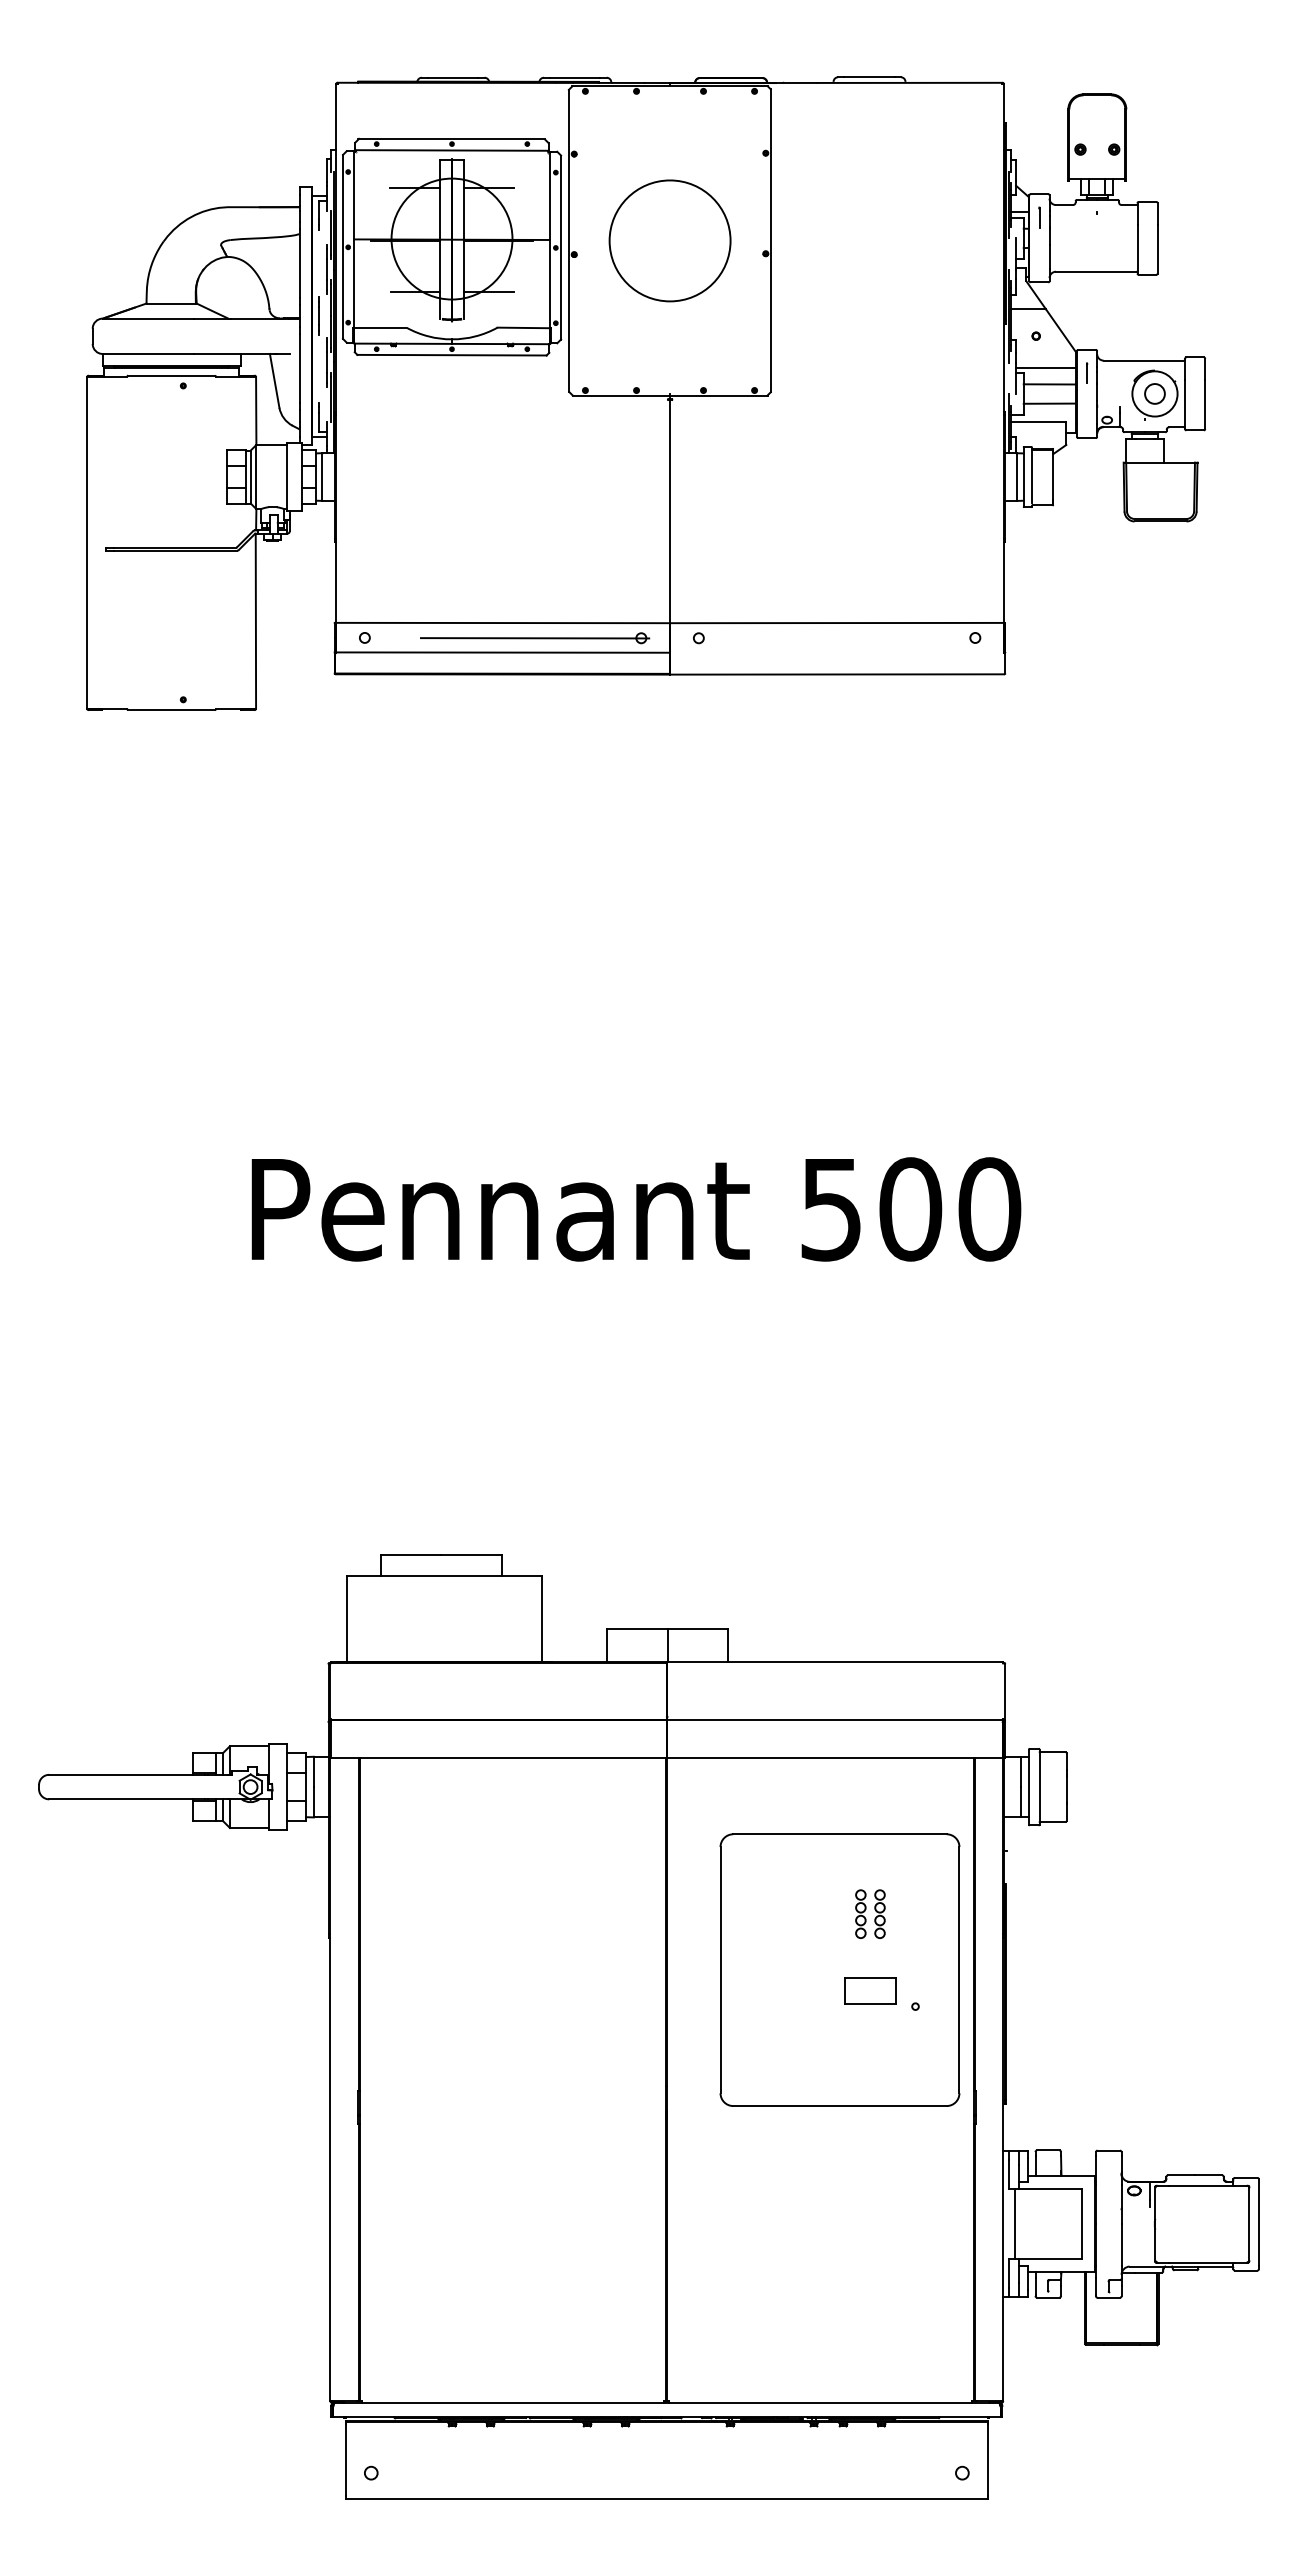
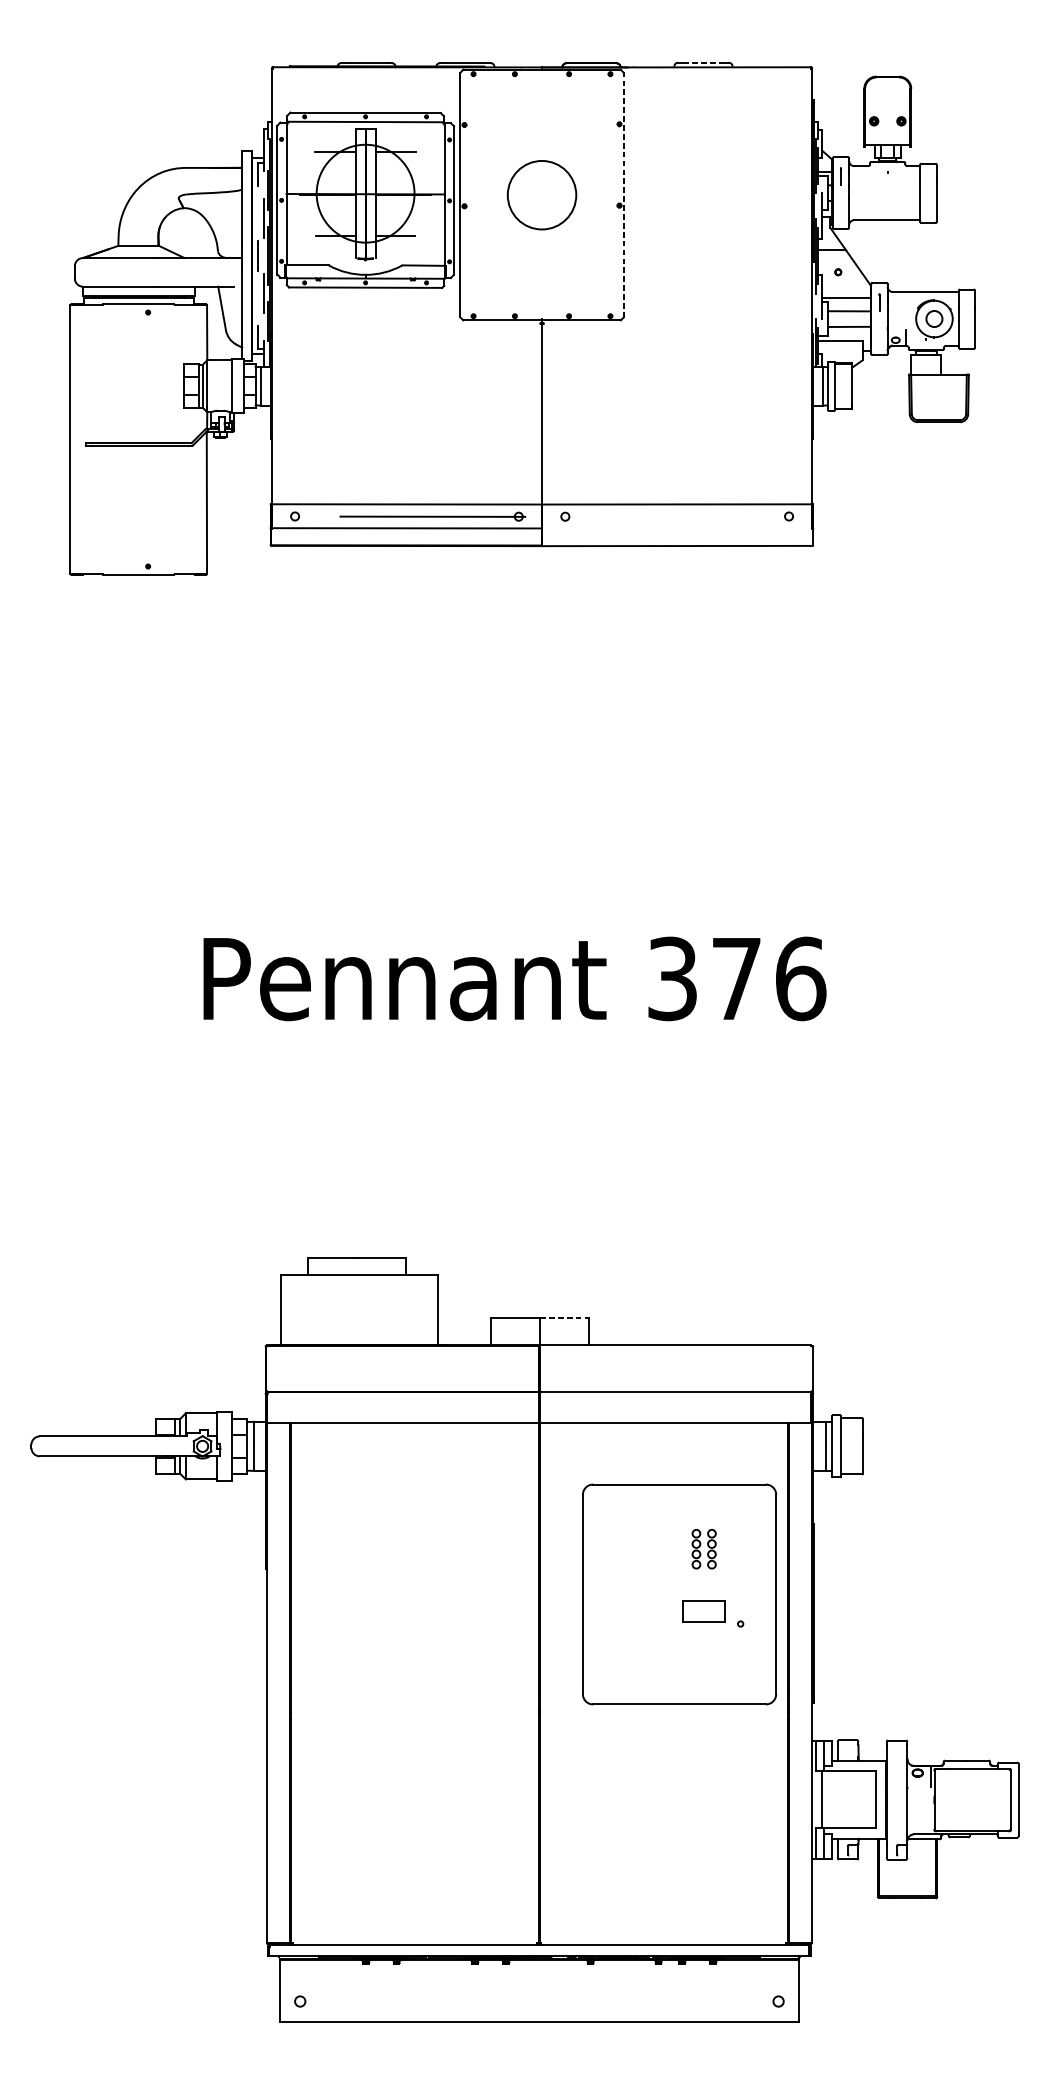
line: (870, 77) -> (704, 62), solid -> dashed
circle: (669, 240) -> (541, 194), size x0.7
line: (770, 240) -> (623, 194), solid -> dashed
text: (911, 1209) -> (737, 978), 500 -> 376
line: (698, 1628) -> (565, 1318), solid -> dashed

